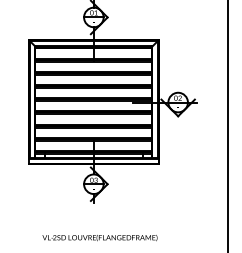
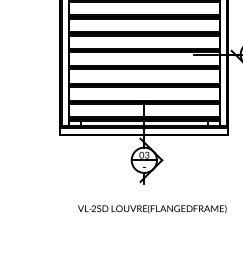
text: (99, 238) -> (151, 209), moved

